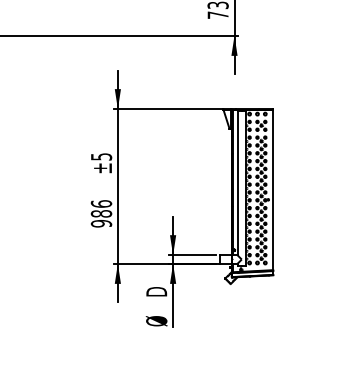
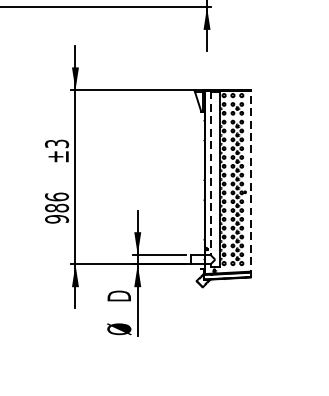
text: (100, 156) -> (55, 143), ±5 -> ±3
line: (237, 183) -> (210, 173), solid -> dashed
line: (273, 192) -> (251, 184), solid -> dashed

